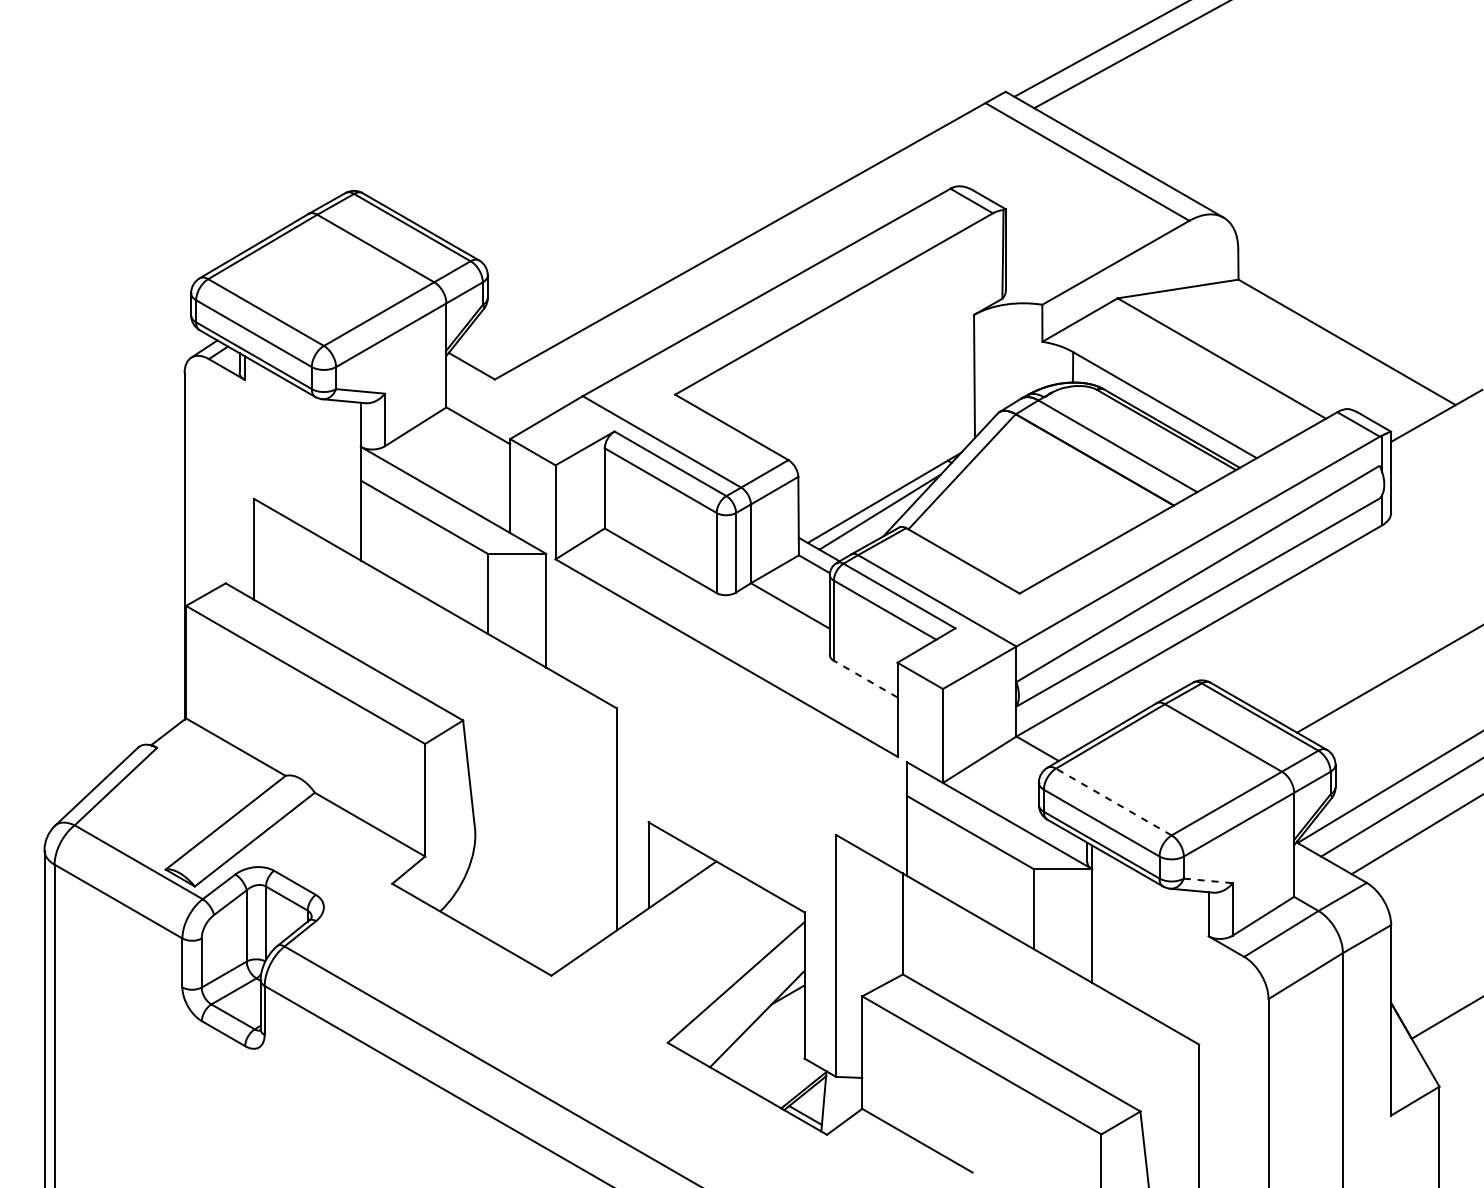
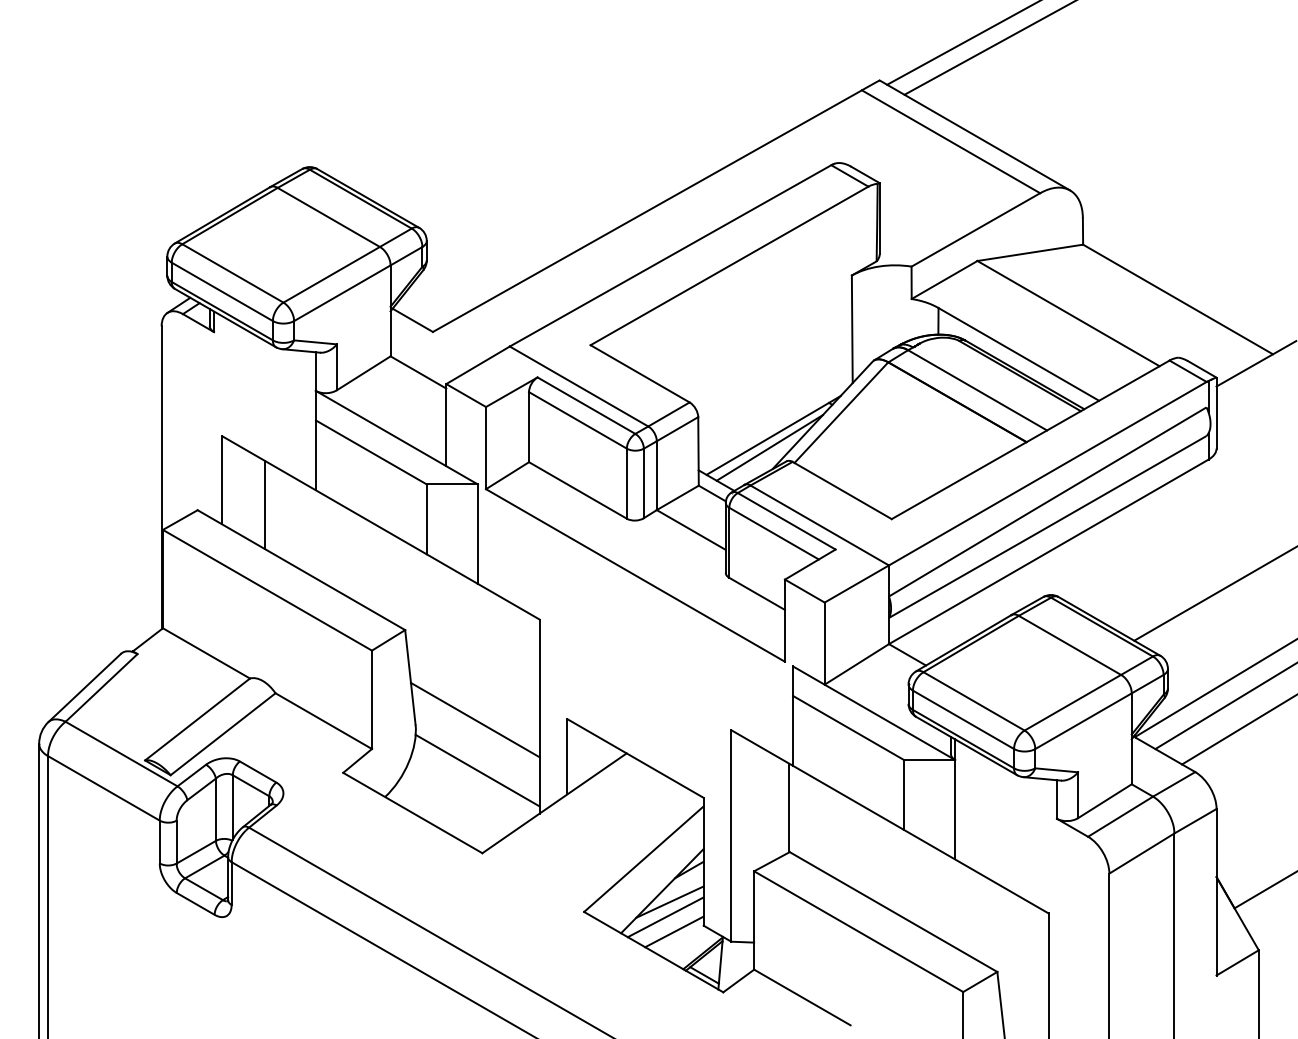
line: (302, 576) -> (264, 504), added
line: (865, 679) -> (756, 594), dashed -> solid
line: (1113, 802) -> (973, 701), dashed -> solid
line: (542, 822) -> (474, 719), added
line: (1208, 880) -> (1056, 769), dashed -> solid
line: (545, 881) -> (477, 770), added
line: (765, 1031) -> (669, 902), added
line: (760, 1048) -> (665, 916), added
line: (770, 1065) -> (673, 931), added

